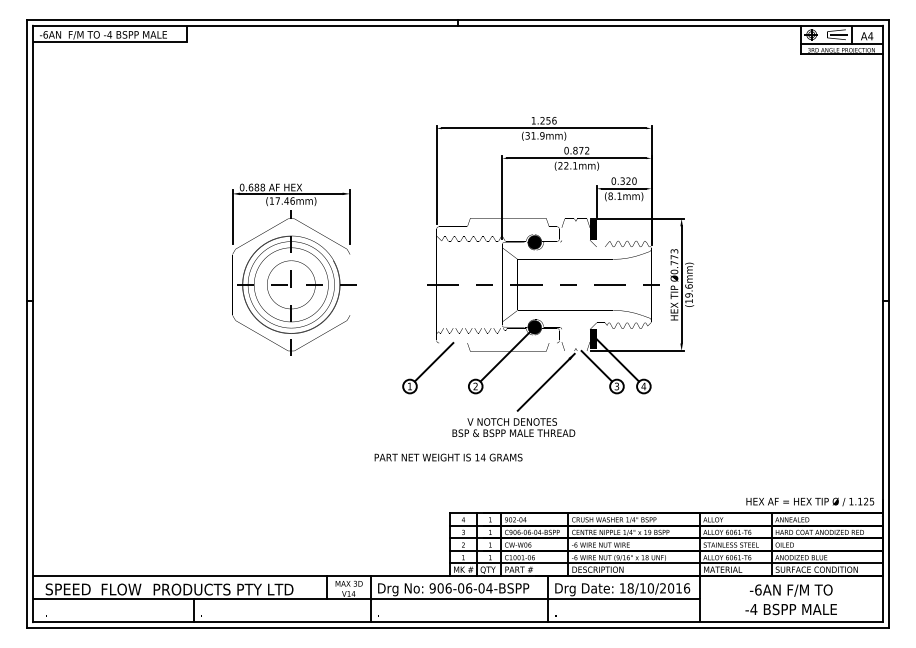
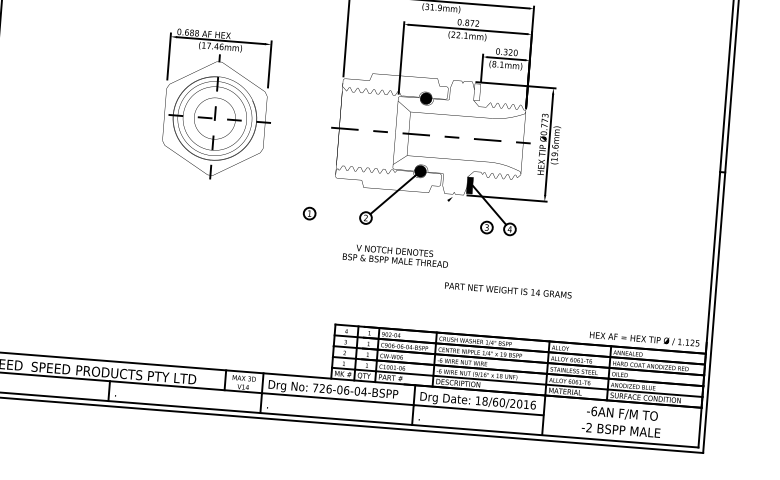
fill: (592, 230) -> (476, 92), removed
line: (433, 362) -> (331, 194), removed
line: (596, 366) -> (470, 209), removed
line: (545, 381) -> (426, 218), removed
text: (448, 457) -> (508, 290), moved
text: (436, 588) -> (318, 388), 906-06-04-BSPP -> 726-06-04-BSPP
text: (642, 588) -> (495, 402), 18/10/2016 -> 18/60/2016
text: (123, 589) -> (50, 368), FLOW -> SPEED
text: (753, 608) -> (588, 426), -4 -> -2

